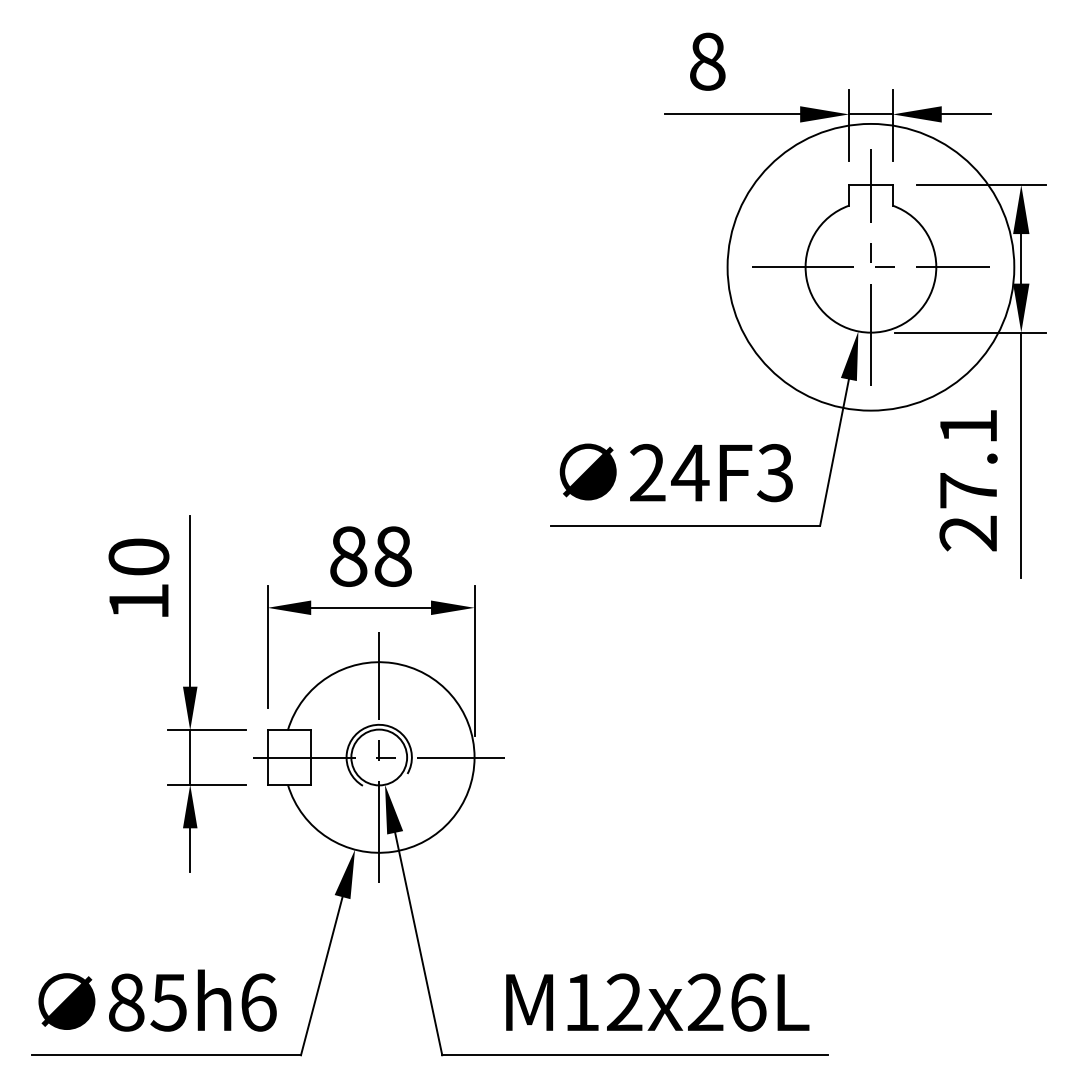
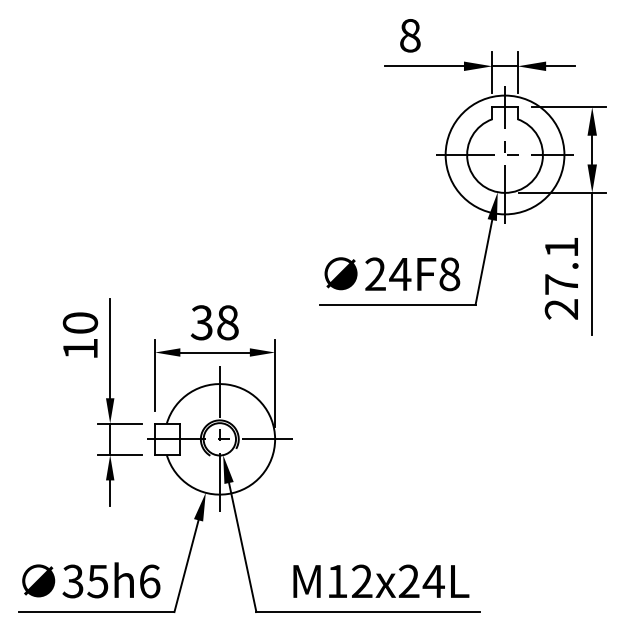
circle: (870, 266) -> (504, 154), size x0.71
text: (775, 473) -> (449, 274), 24F3 -> 24F8
text: (347, 556) -> (201, 322), 88 -> 38
text: (125, 1002) -> (72, 581), 85h6 -> 35h6
text: (747, 1002) -> (433, 581), M12x26L -> M12x24L

